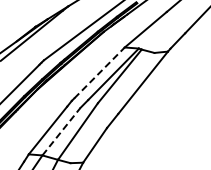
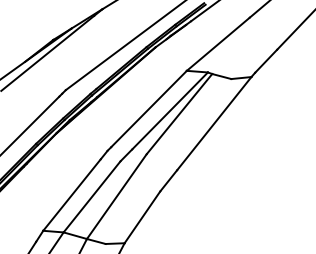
line: (99, 72) -> (149, 108), dashed -> solid
line: (61, 131) -> (92, 196), dashed -> solid

